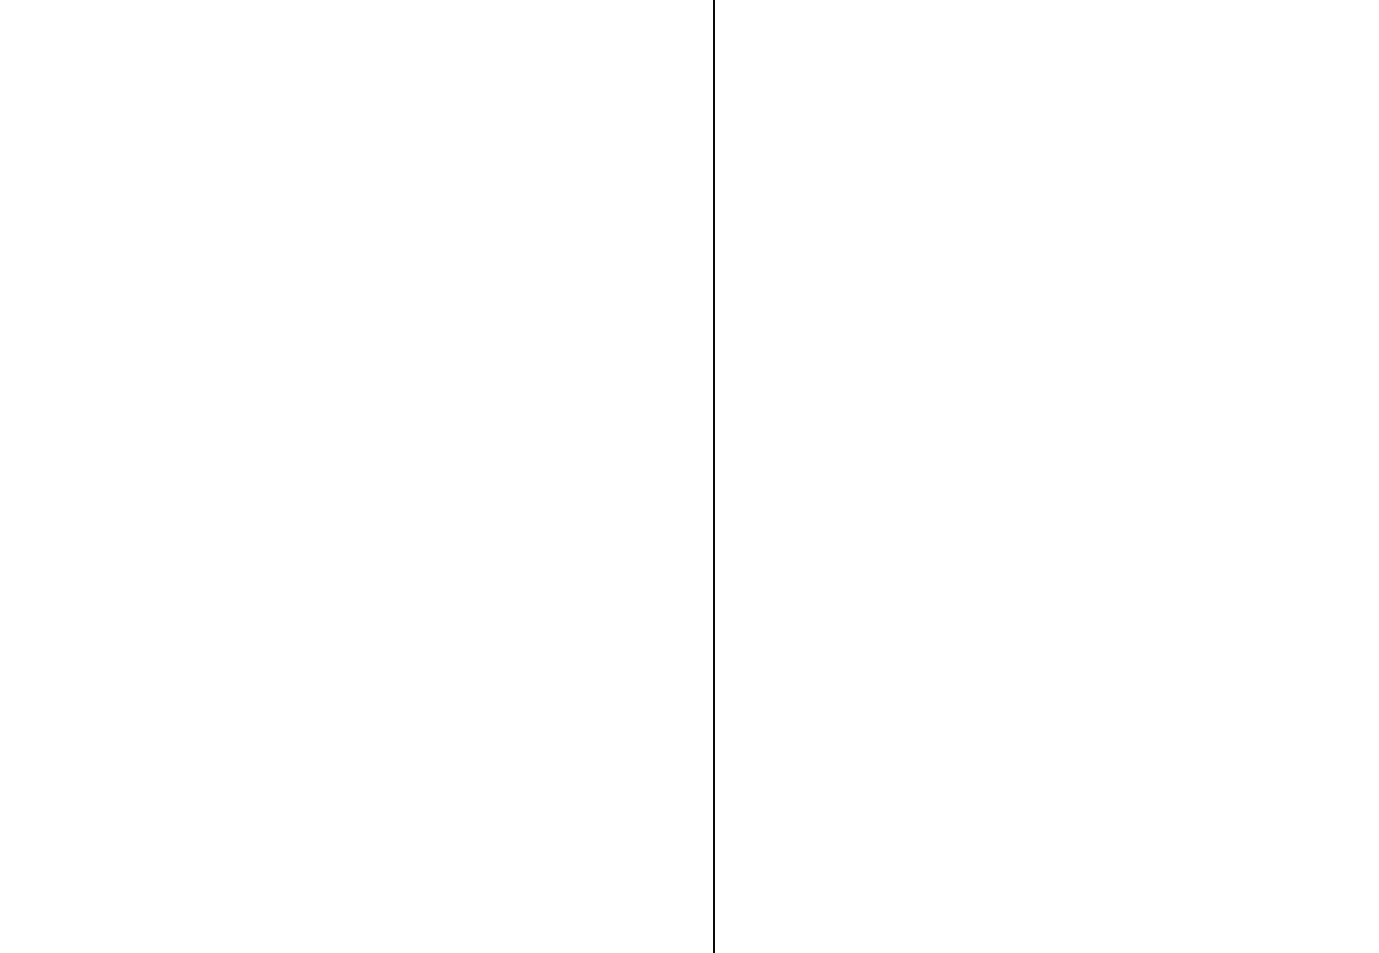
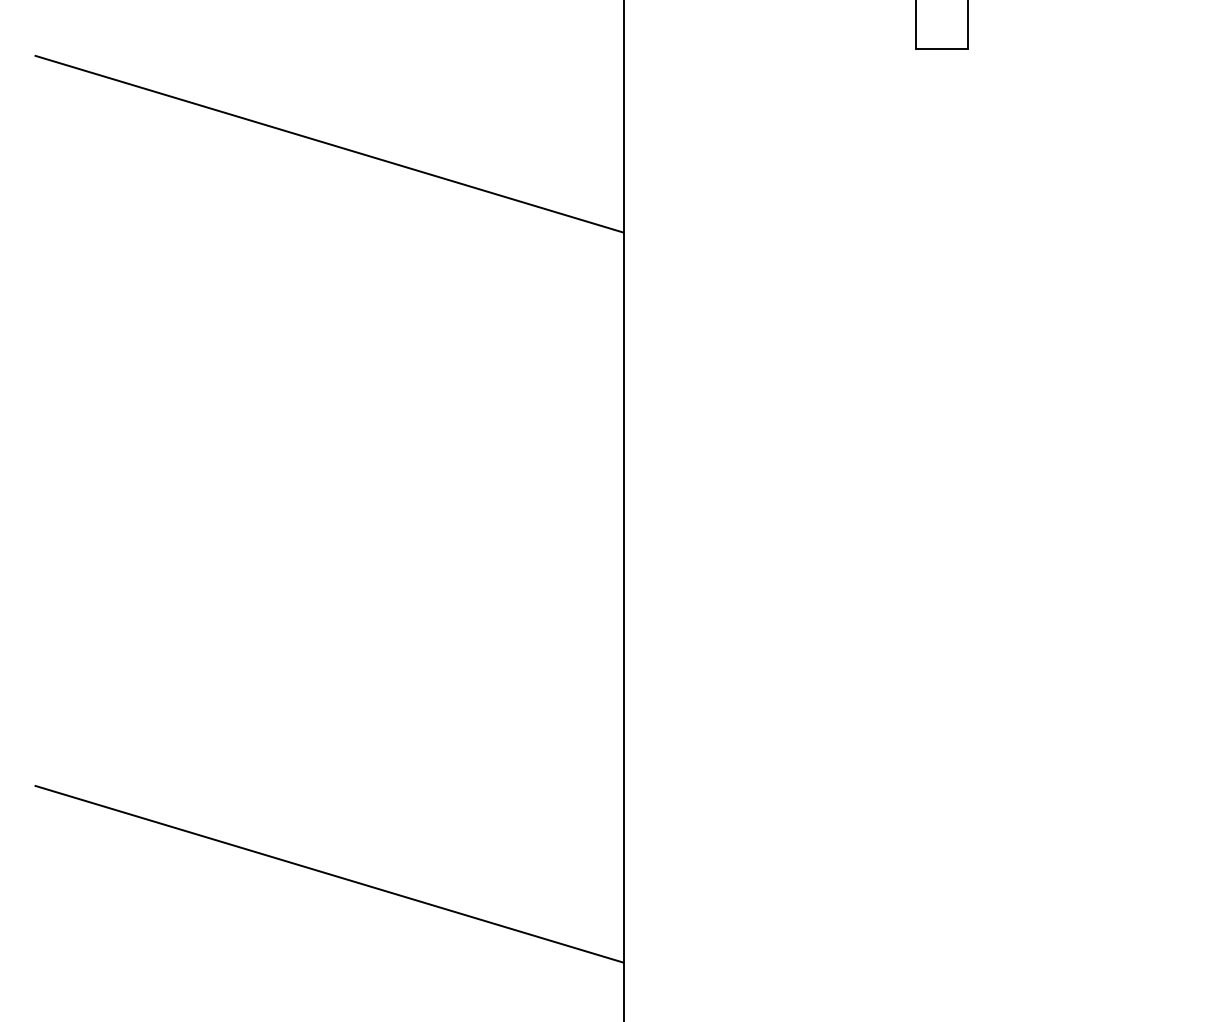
line: (363, 686) -> (329, 873), added

